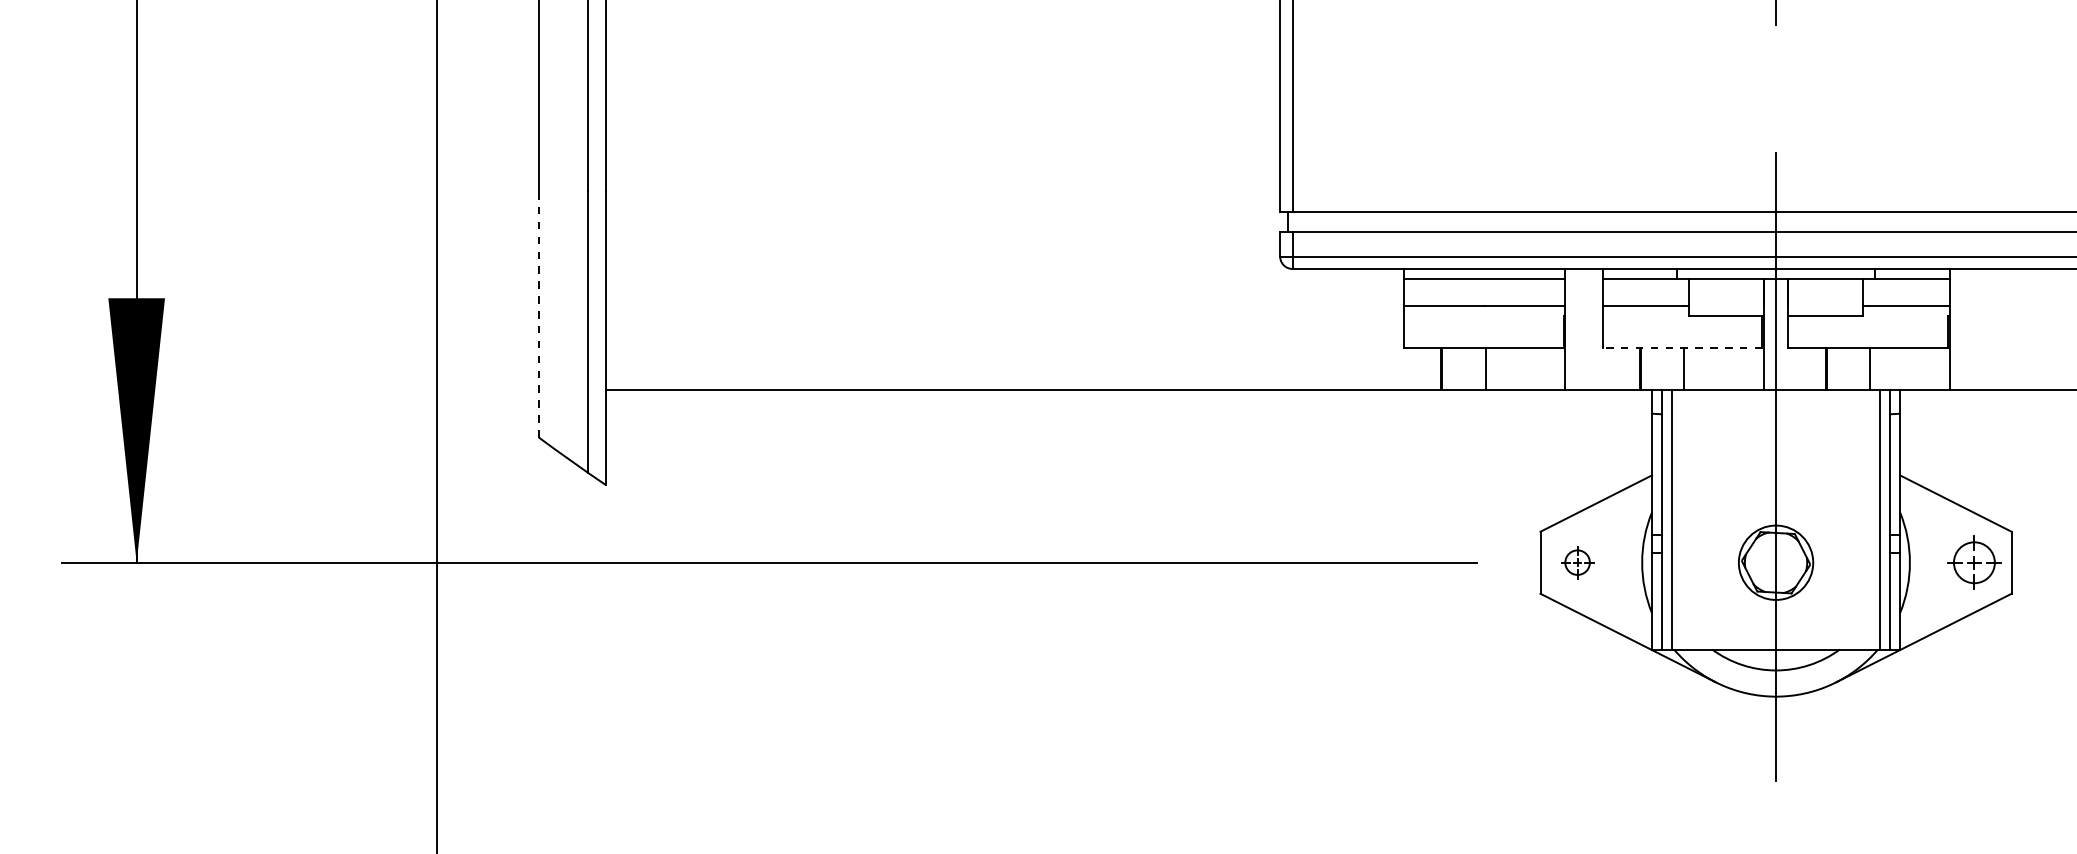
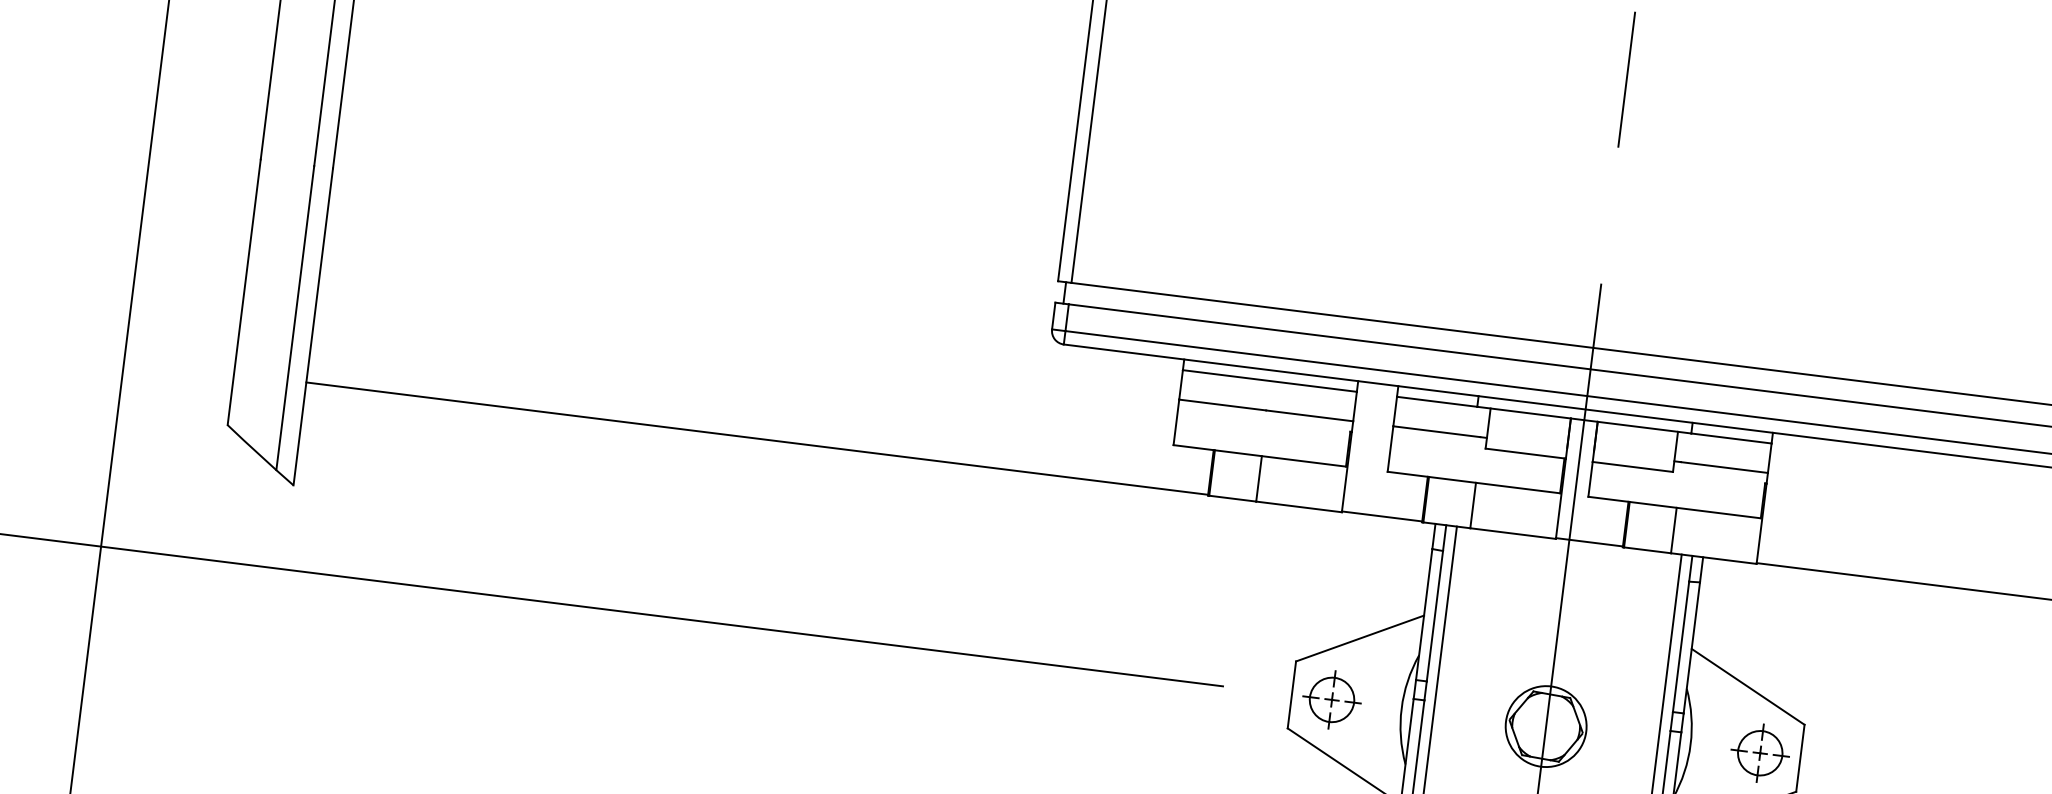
line: (538, 313) -> (243, 291), dashed -> solid
line: (1682, 348) -> (1473, 482), dashed -> solid
part: (1577, 562) -> (1331, 699), size x1.67

